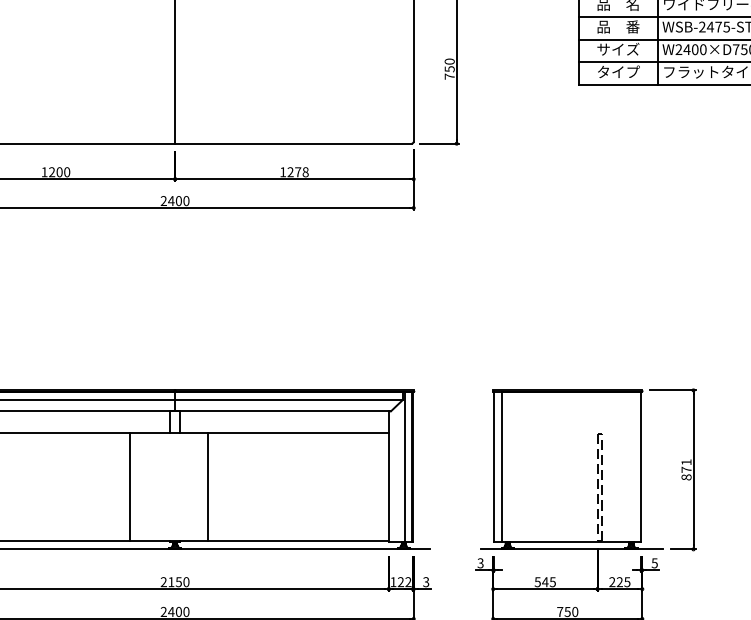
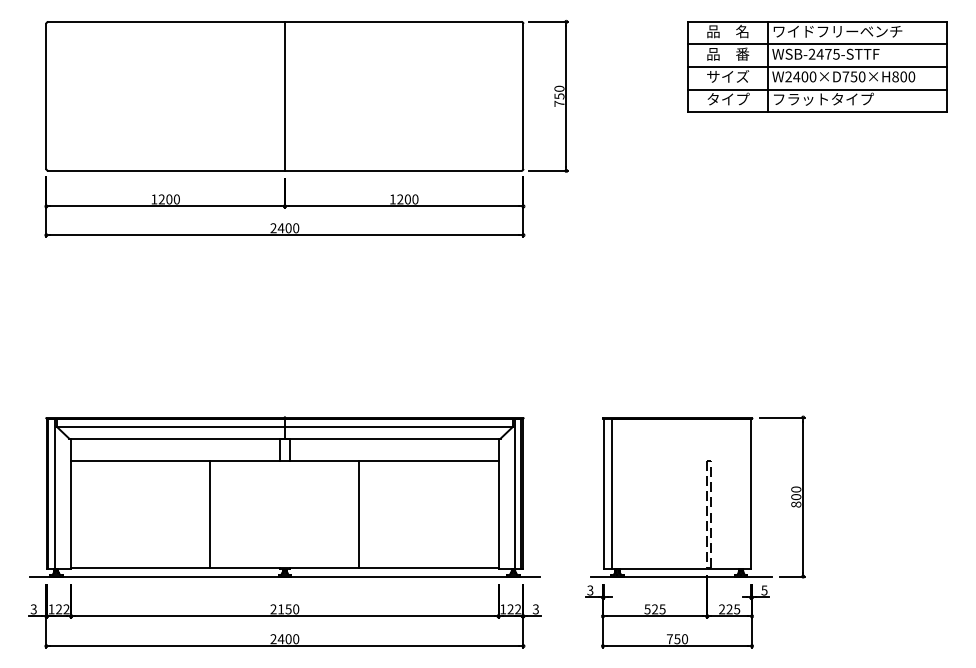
text: (301, 172) -> (411, 199), 1278 -> 1200
text: (686, 466) -> (796, 493), 871 -> 800
line: (129, 487) -> (210, 514), moved
line: (207, 487) -> (359, 514), moved
text: (544, 582) -> (654, 609), 545 -> 525

